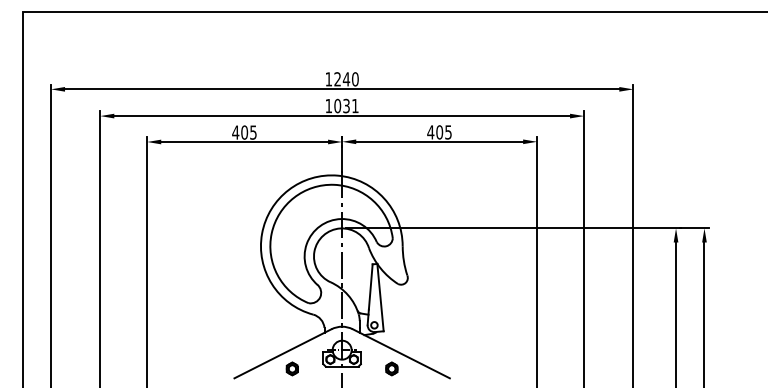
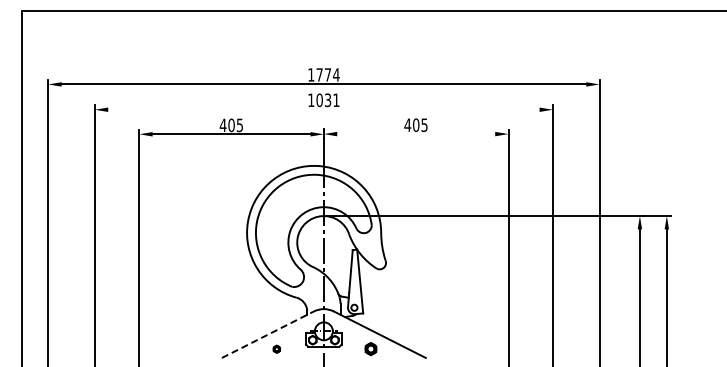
text: (345, 78) -> (327, 74), 1240 -> 1774
line: (341, 115) -> (323, 109), removed
line: (439, 142) -> (416, 134), removed
line: (282, 353) -> (267, 334), solid -> dashed
part: (292, 369) -> (276, 349), size x0.6

